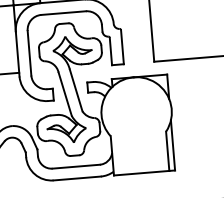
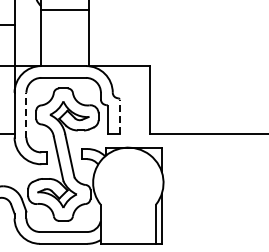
line: (122, 47) -> (119, 116), solid -> dashed
line: (29, 52) -> (26, 114), solid -> dashed

